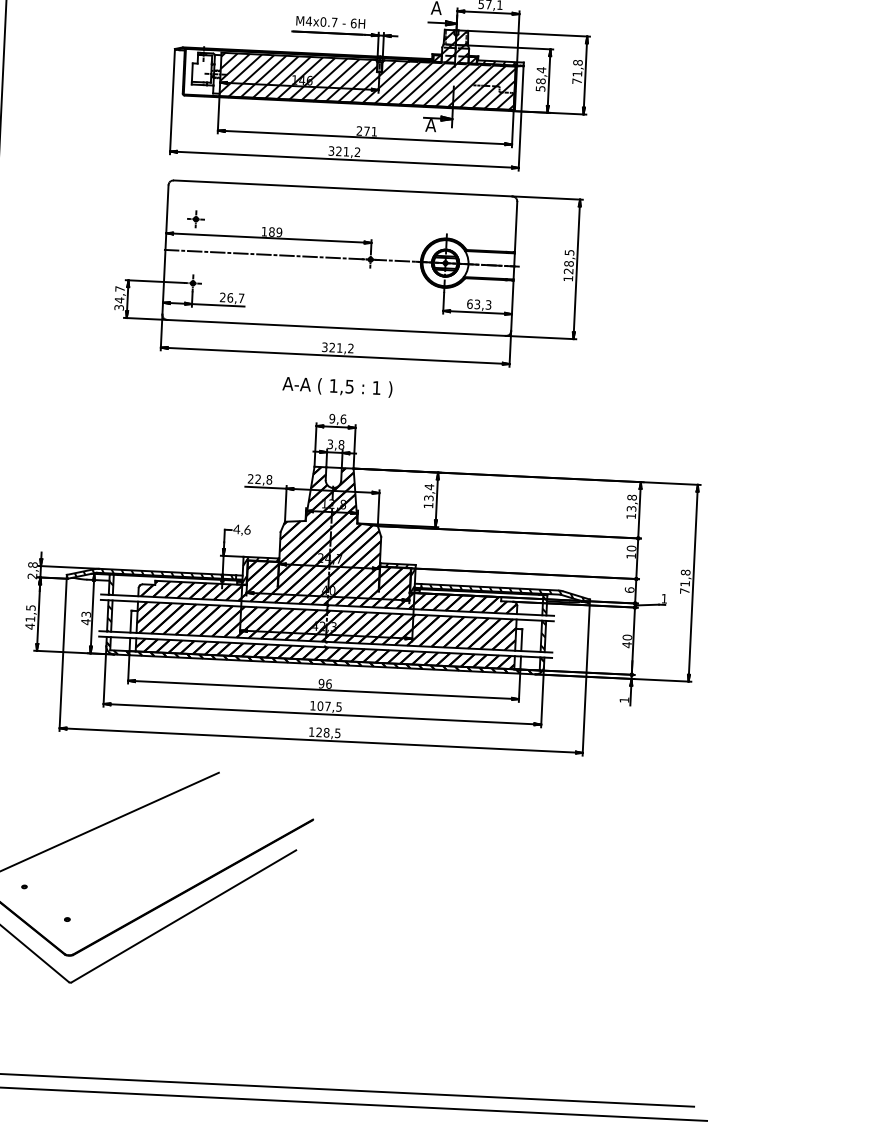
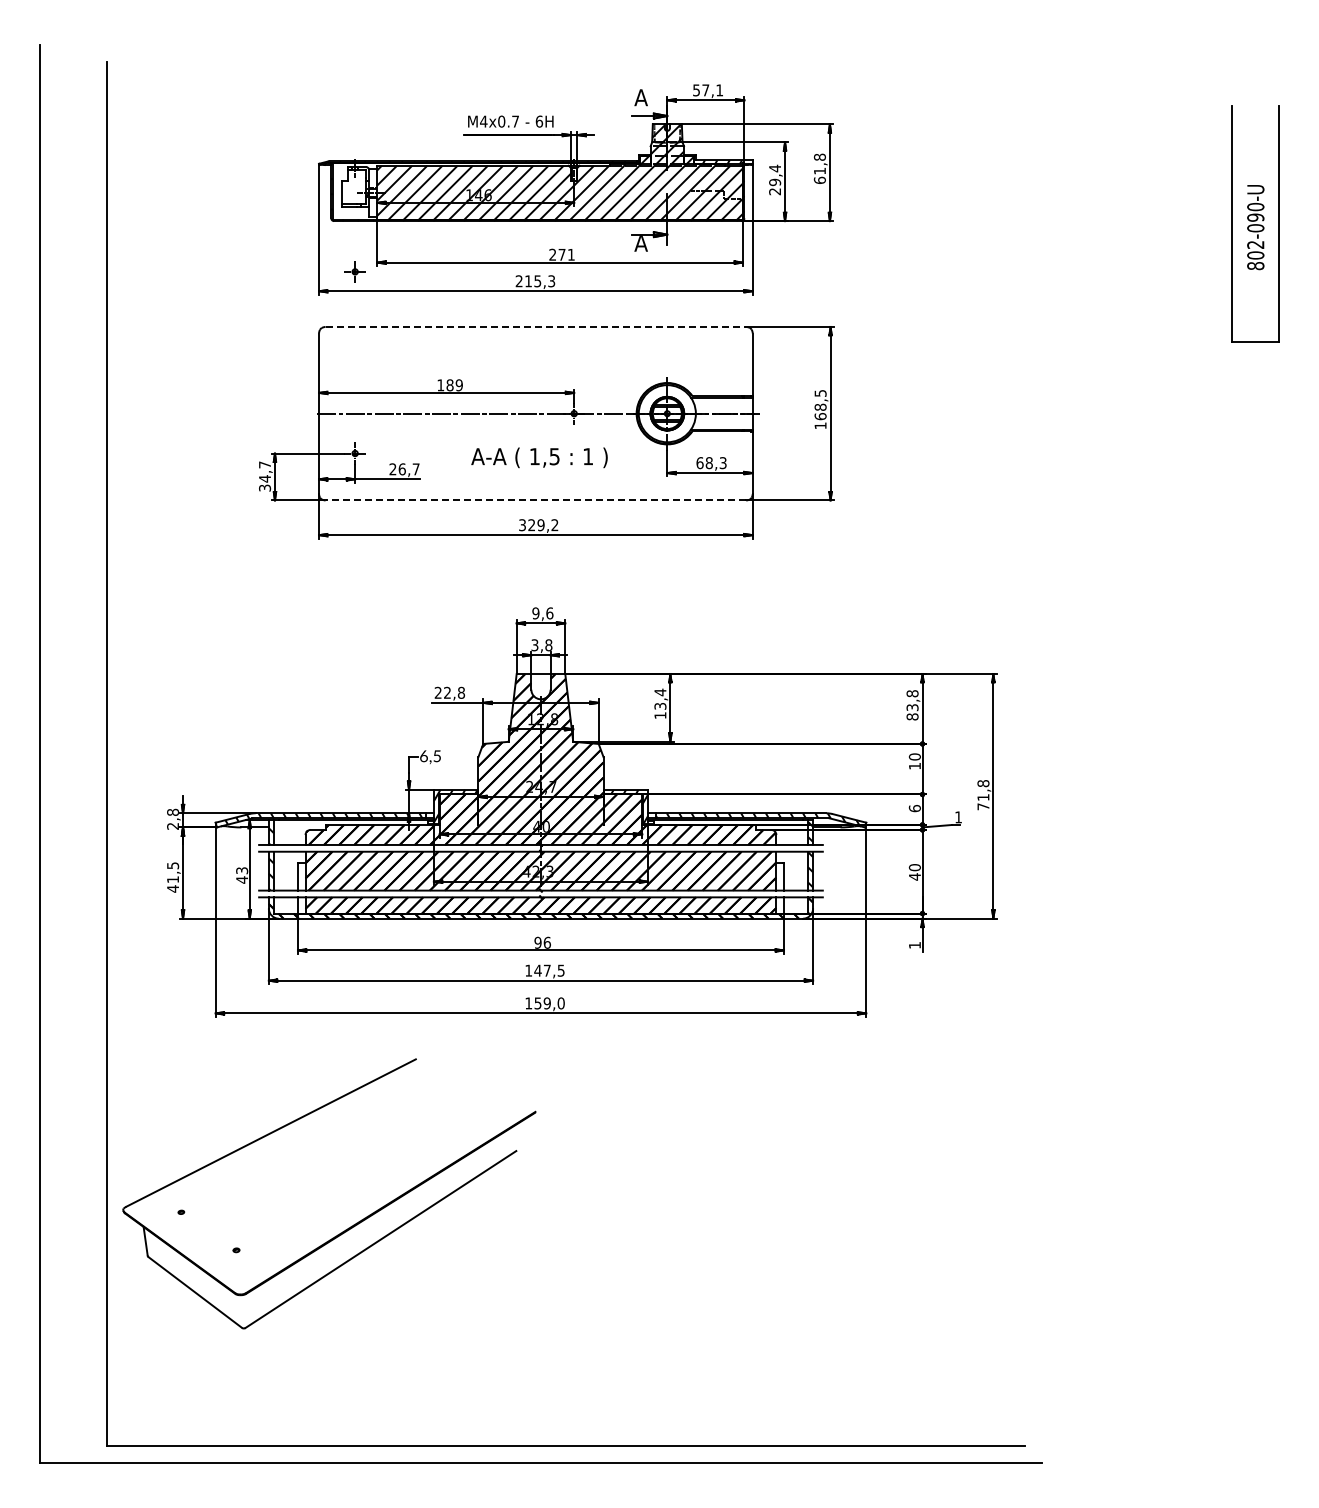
text: (576, 80) -> (819, 179), 71,8 -> 61,8
text: (541, 84) -> (775, 186), 58,4 -> 29,4
text: (344, 151) -> (535, 281), 321,2 -> 215,3
line: (343, 188) -> (536, 326), solid -> dashed
part: (195, 218) -> (354, 271), moved
text: (568, 271) -> (820, 416), 128,5 -> 168,5
text: (476, 304) -> (708, 463), 63,3 -> 68,3
line: (336, 327) -> (535, 500), solid -> dashed
text: (339, 348) -> (540, 525), 321,2 -> 329,2
text: (337, 386) -> (539, 457), moved
text: (631, 515) -> (912, 716), 13,8 -> 83,8
text: (242, 529) -> (430, 756), 4,6 -> 6,5
text: (320, 705) -> (537, 970), 107,5 -> 147,5
text: (328, 732) -> (549, 1003), 128,5 -> 159,0

